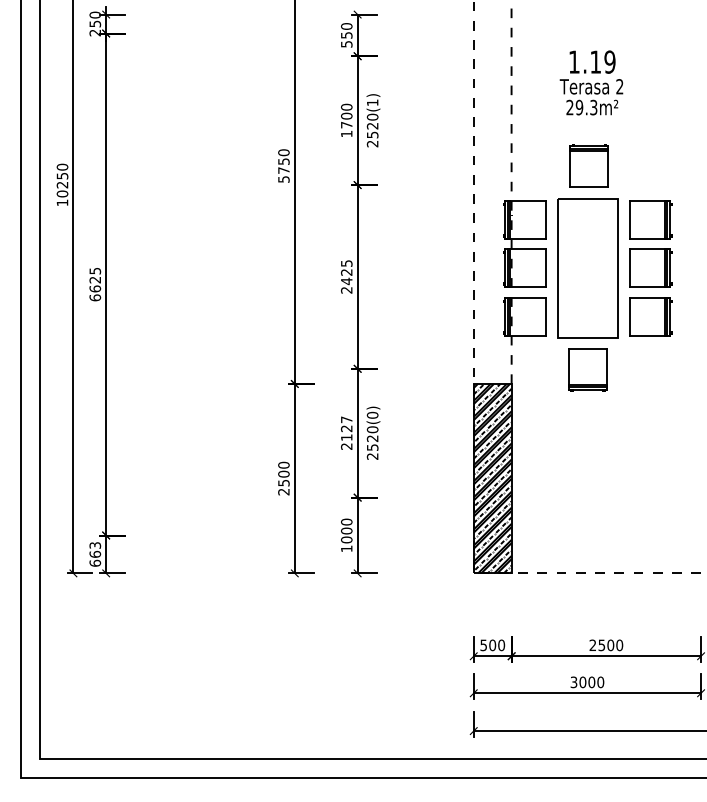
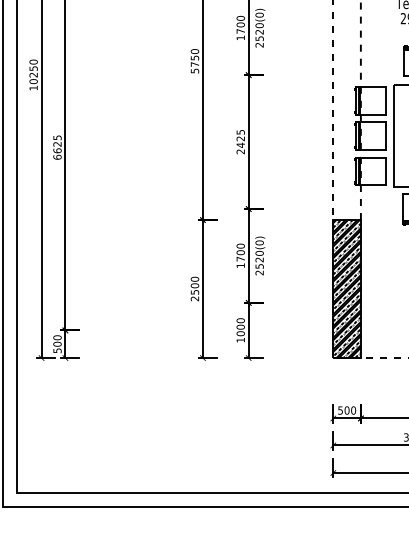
text: (372, 102) -> (259, 14), 2520(1) -> 2520(0)
text: (346, 432) -> (240, 255), 2127 -> 1700
text: (95, 554) -> (57, 344), 663 -> 500

